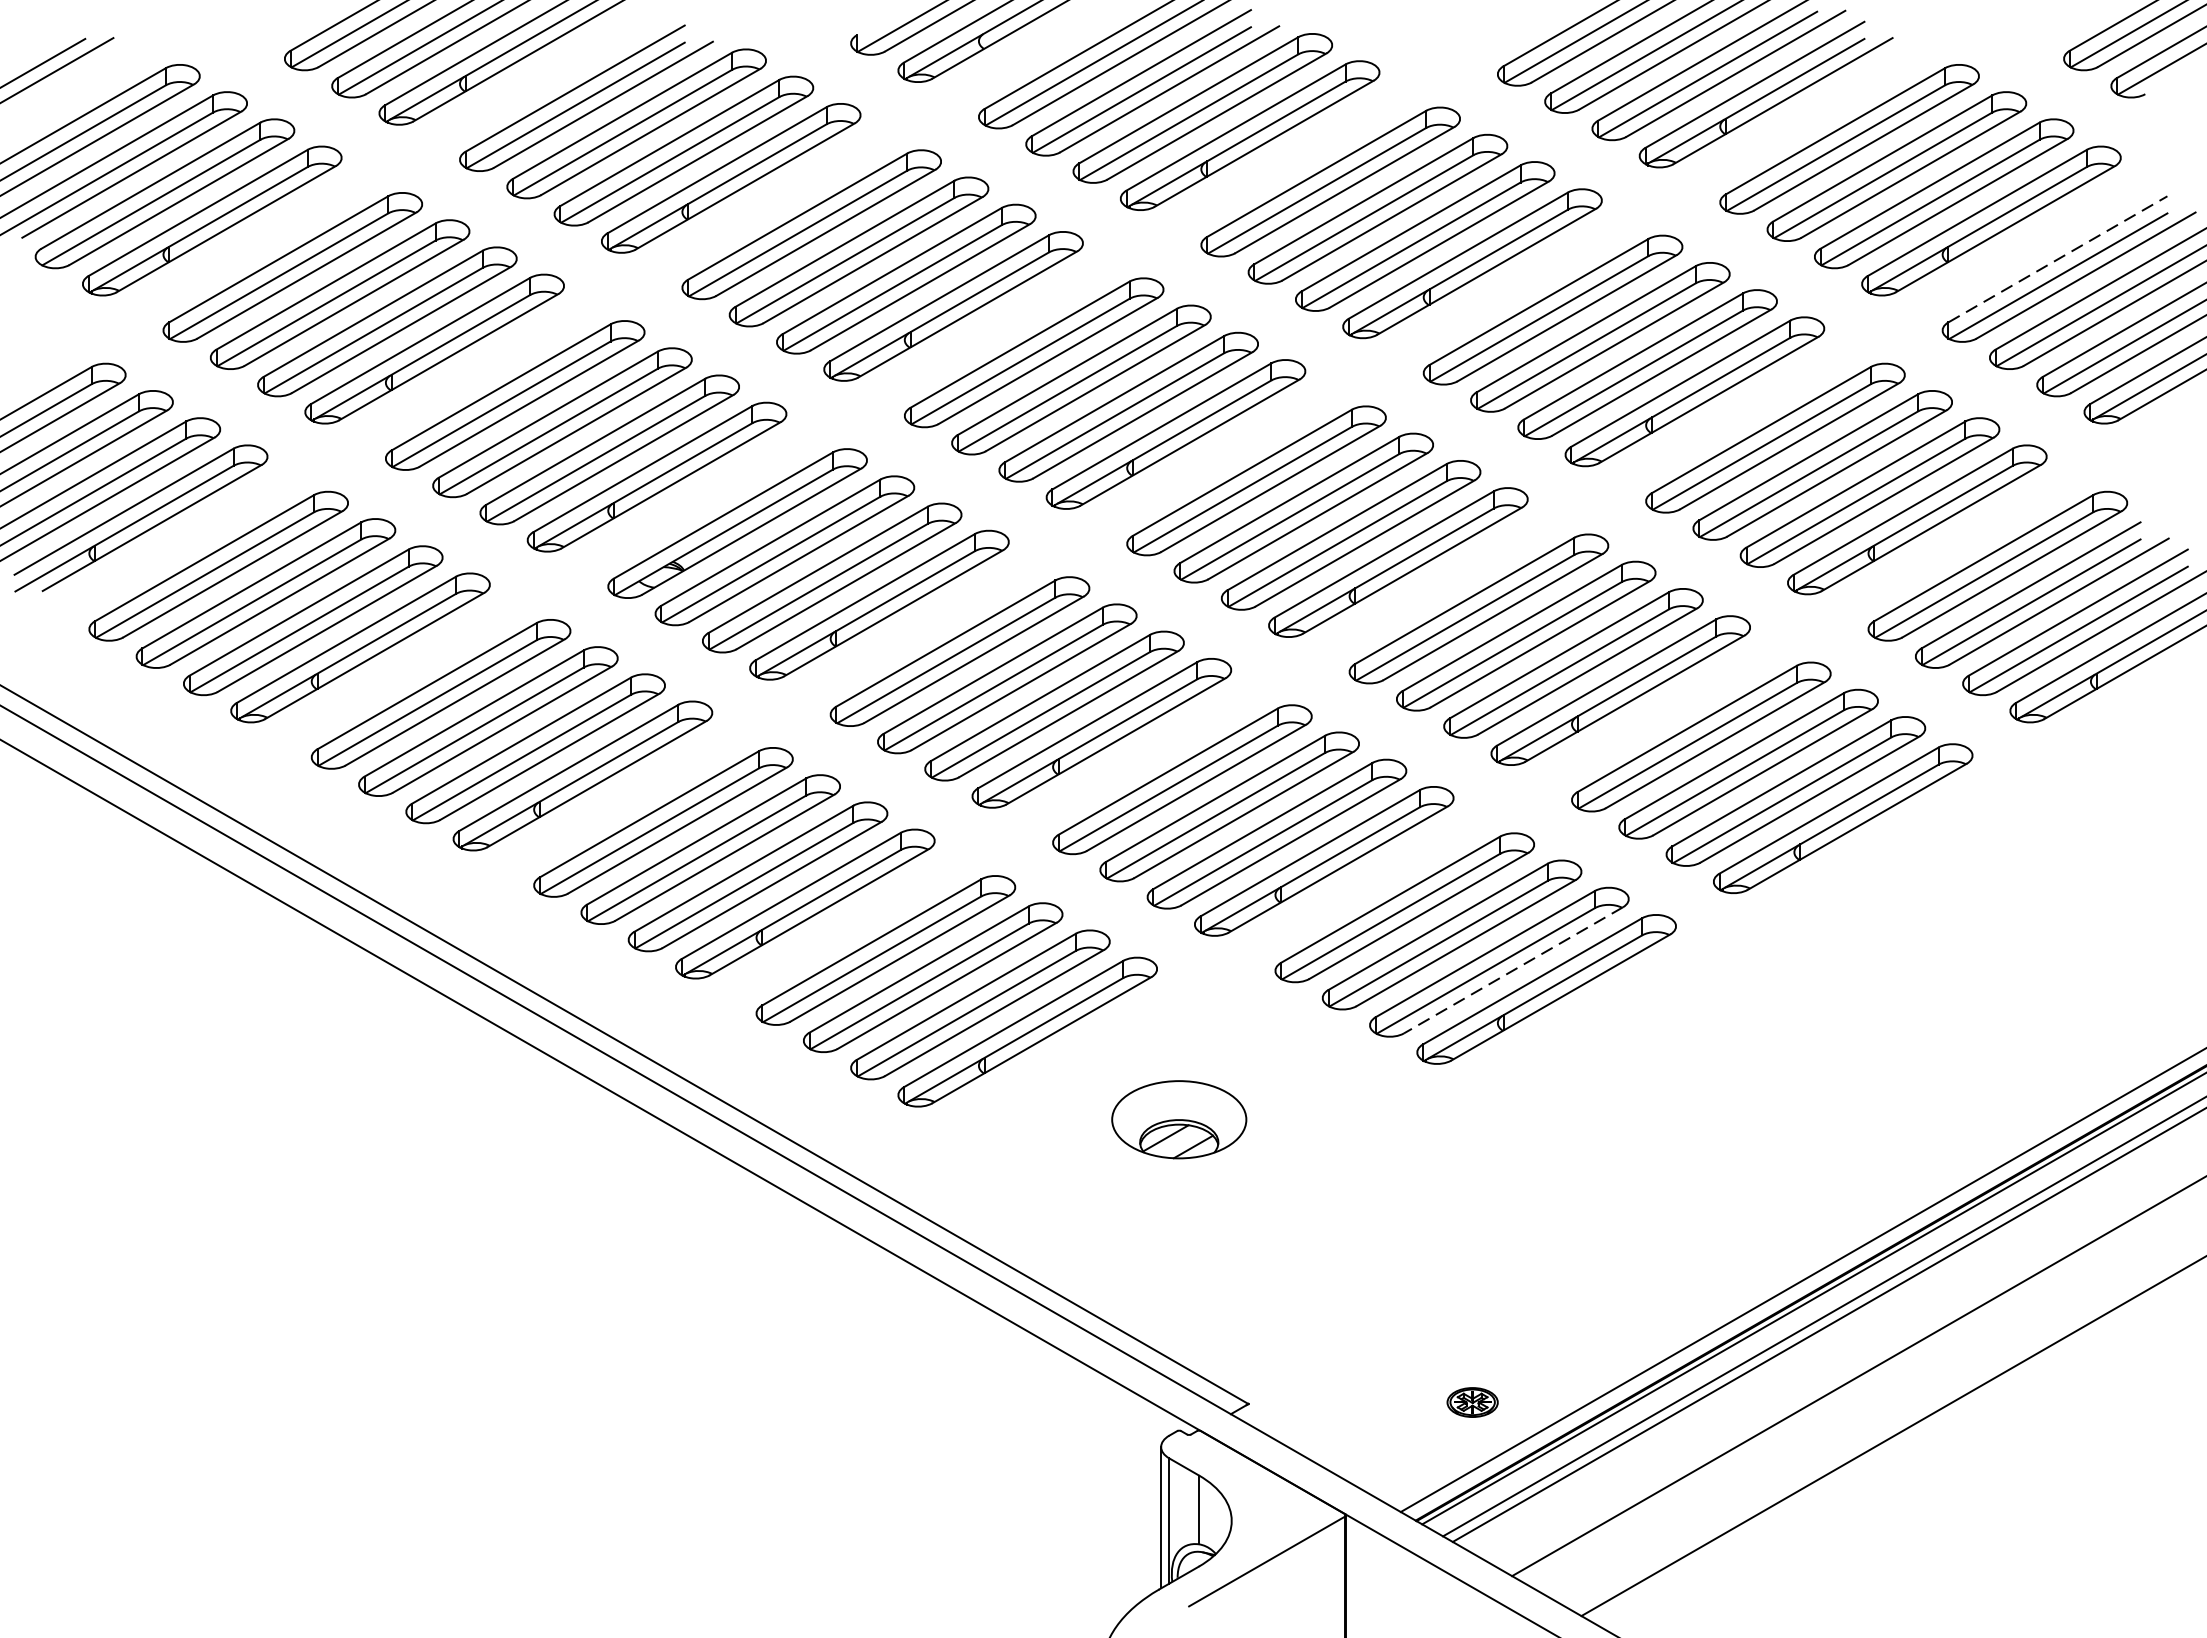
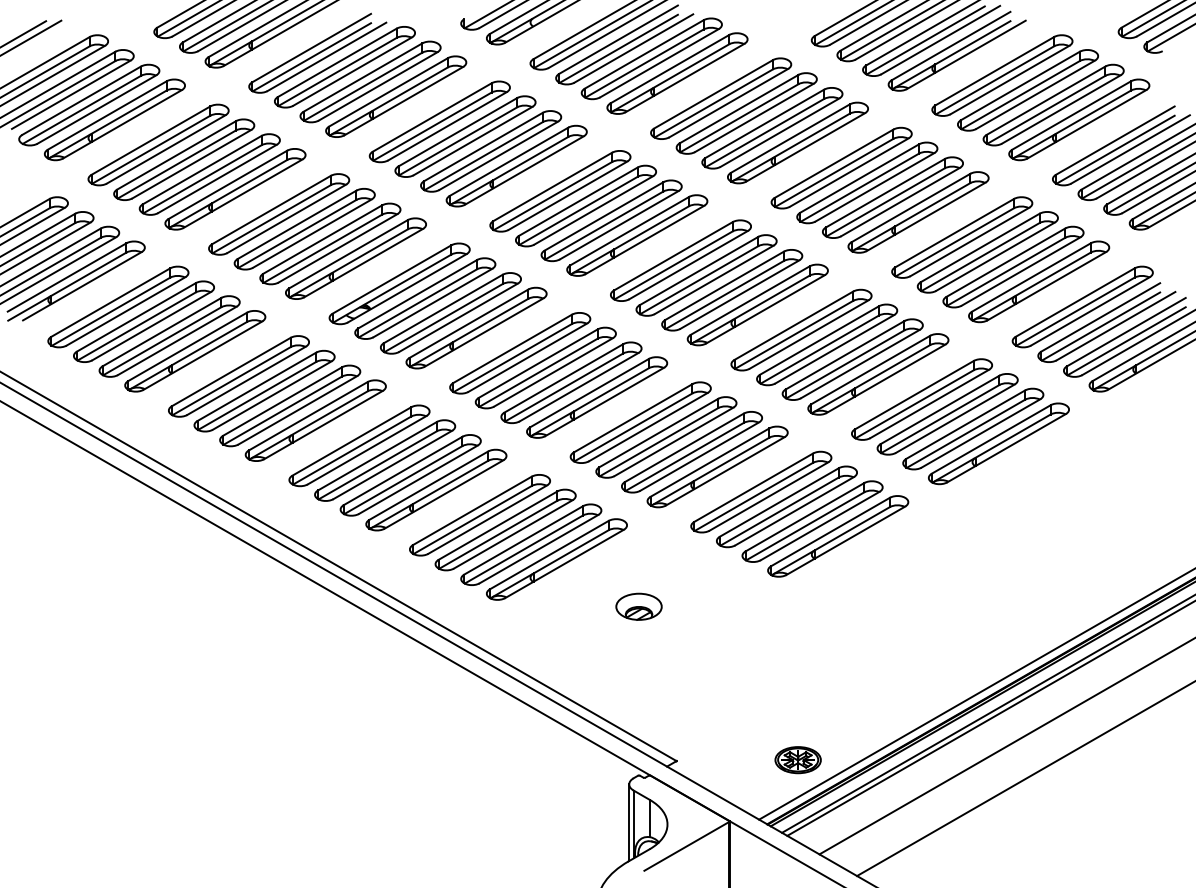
line: (2058, 259) -> (1115, 140), dashed -> solid
line: (1512, 971) -> (819, 526), dashed -> solid
part: (1178, 1118) -> (638, 606), size x0.62
part: (1471, 1402) -> (797, 760), size x1.67

